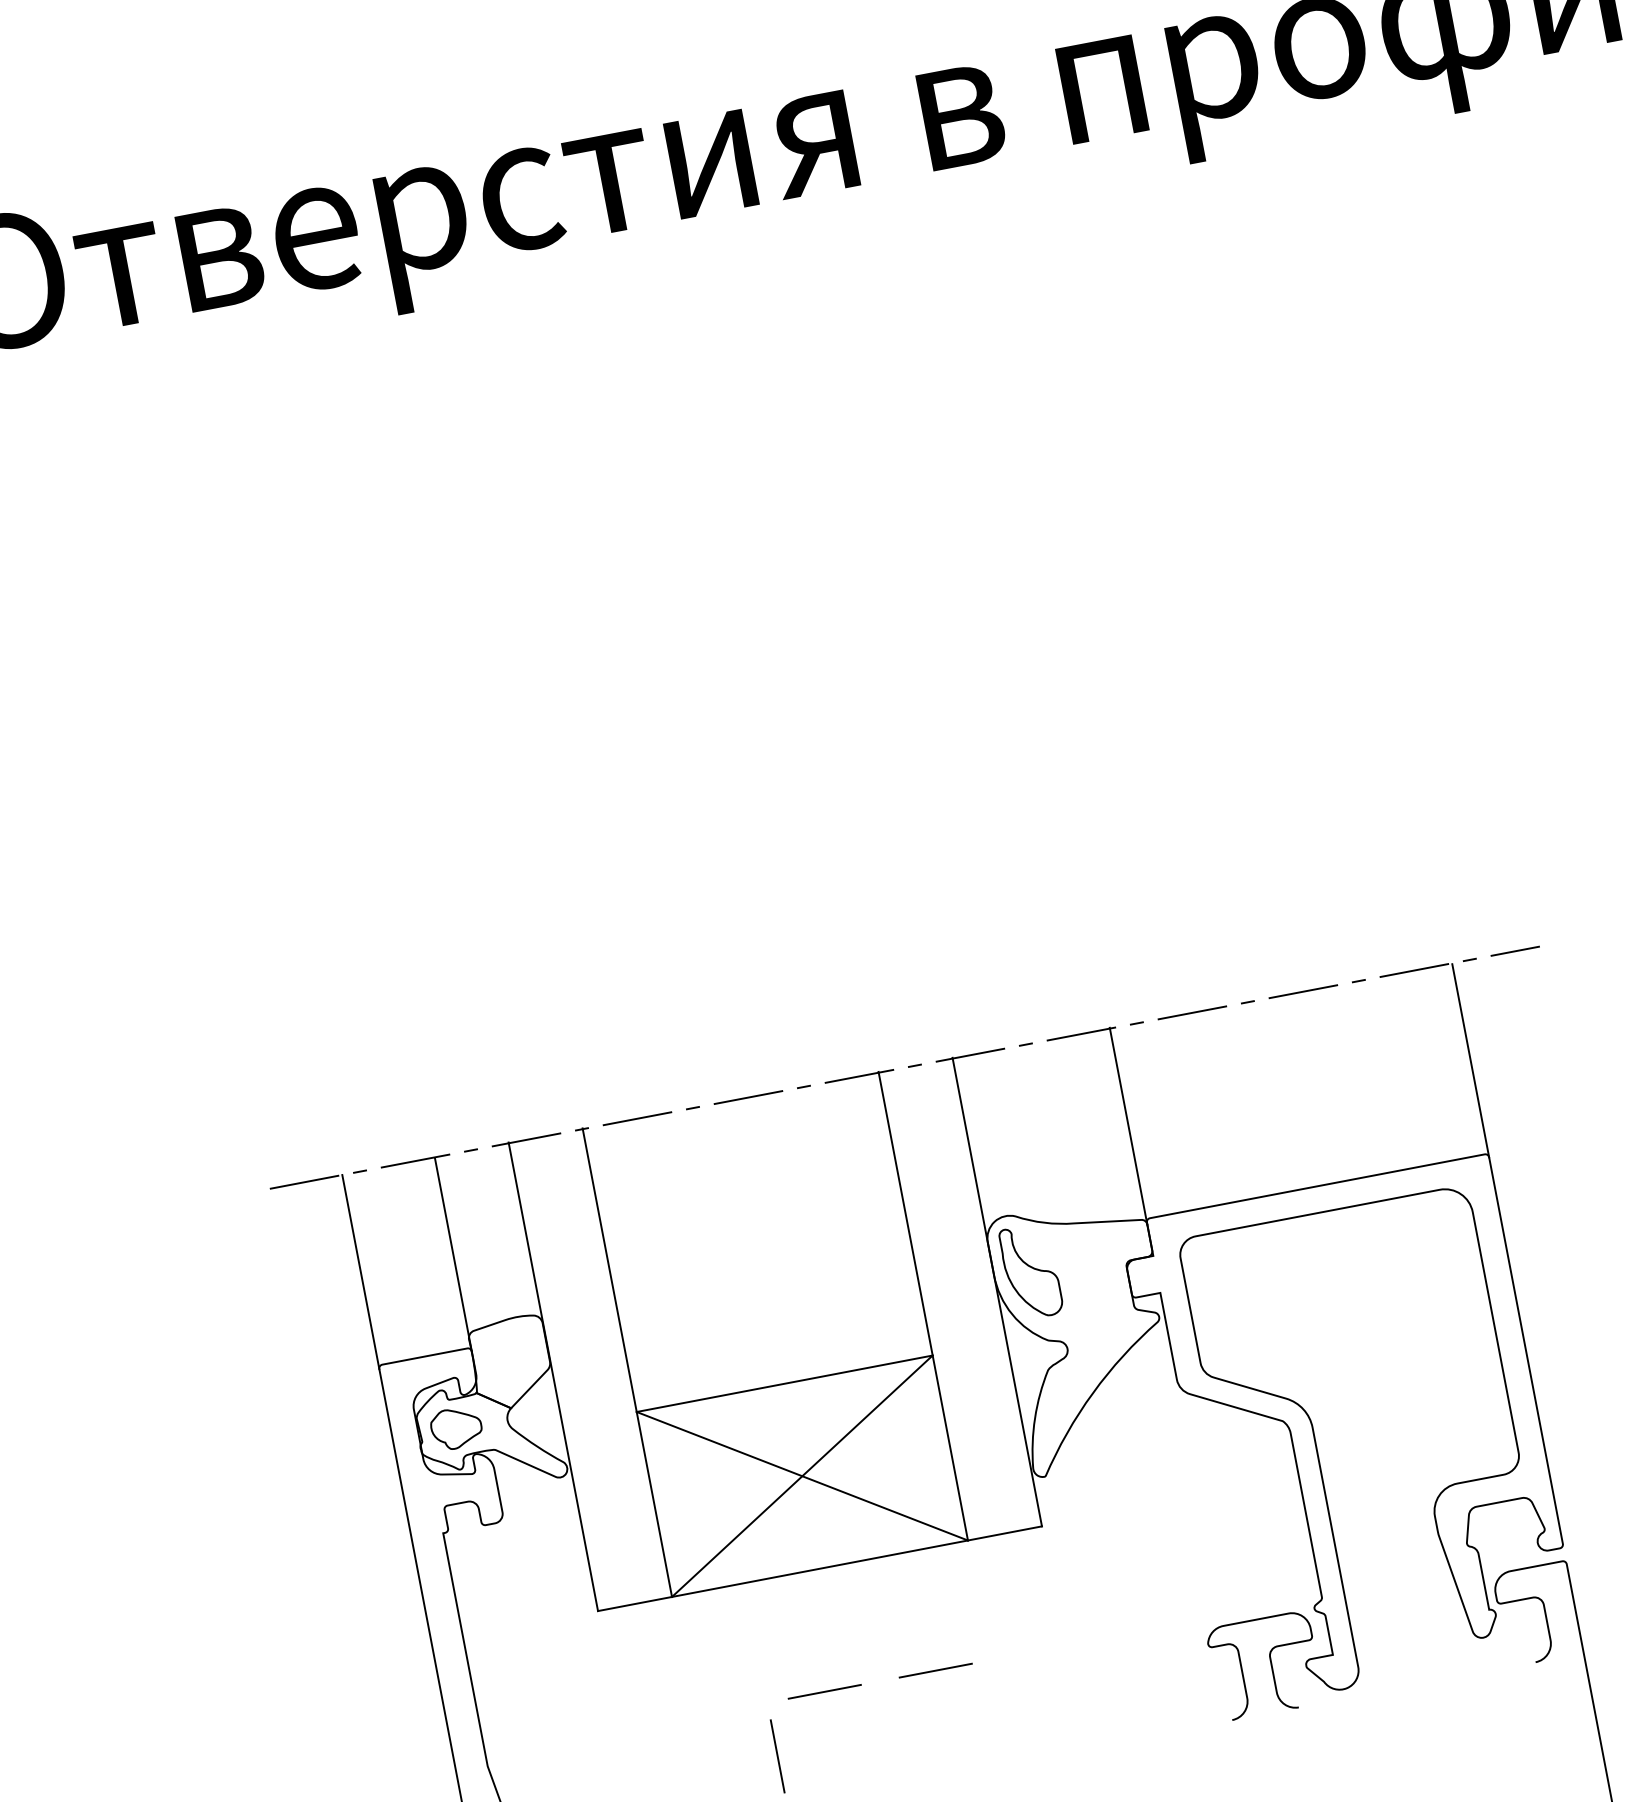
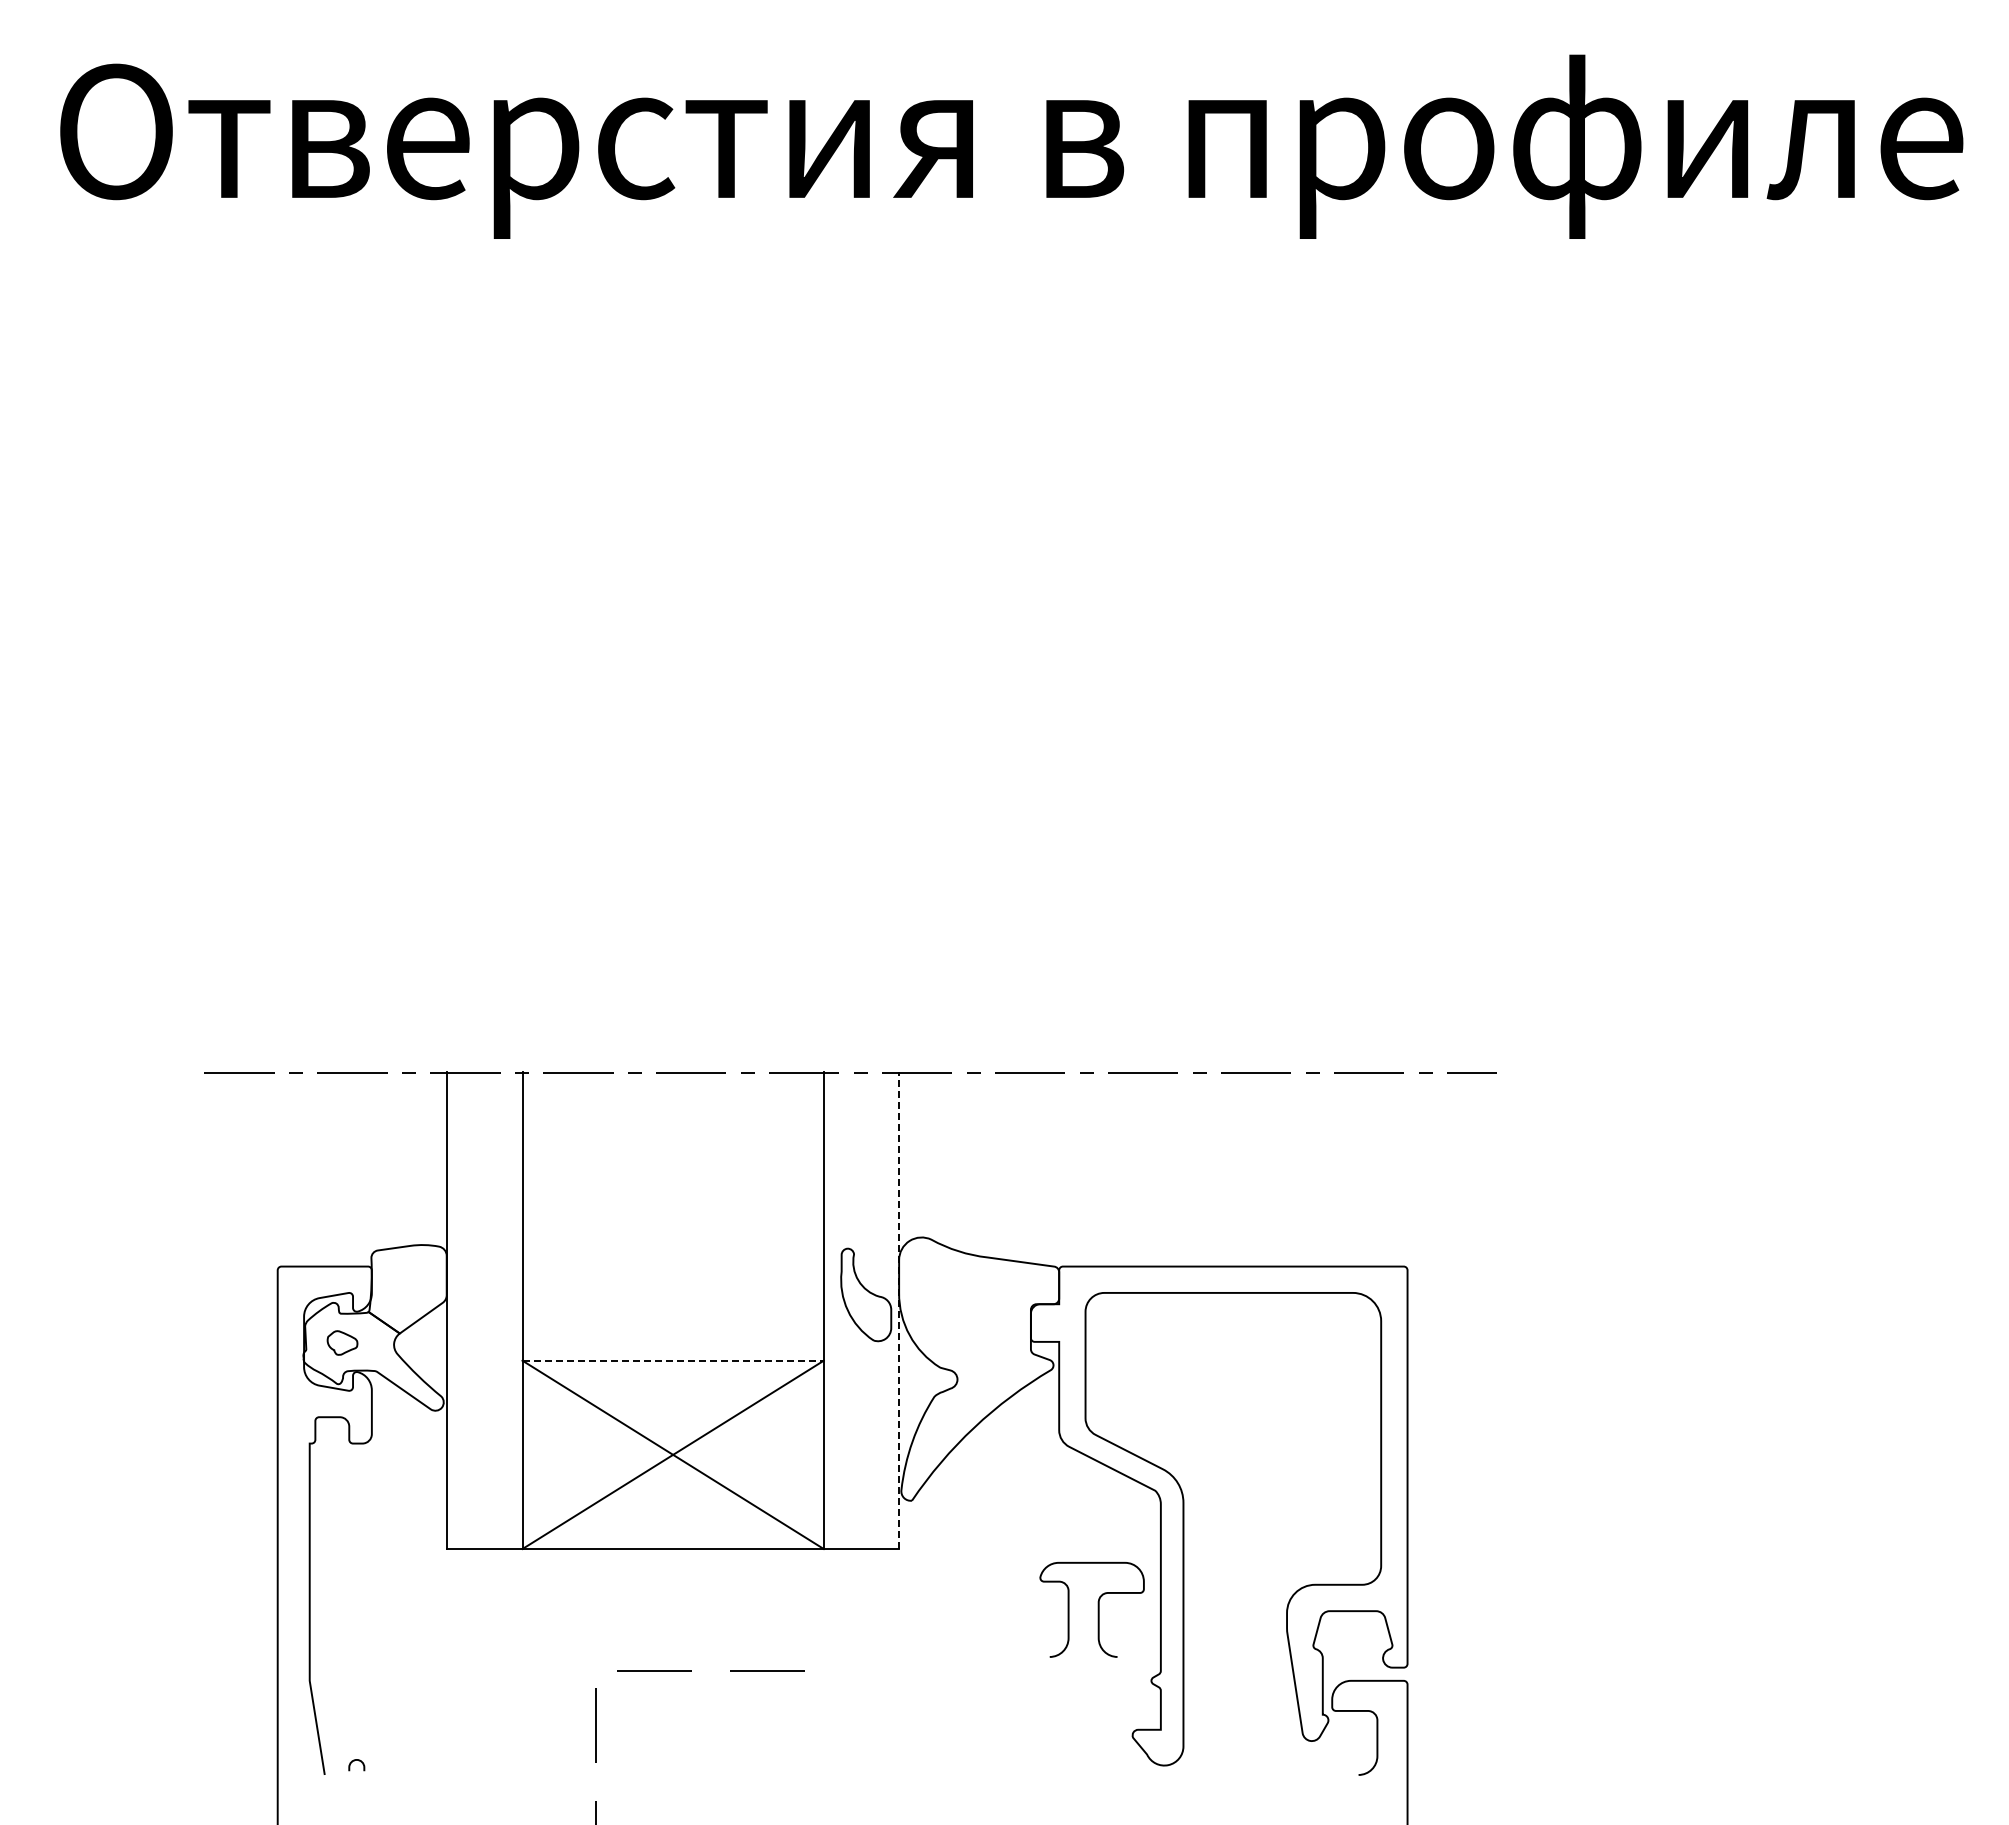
line: (1470, 1060) -> (1407, 1171), removed
line: (1128, 1126) -> (1059, 1172), removed
line: (452, 1254) -> (371, 1171), removed
part: (1031, 1271) -> (866, 1294), moved
line: (360, 1272) -> (277, 1171), removed
line: (997, 1292) -> (899, 1310), solid -> dashed
line: (785, 1383) -> (673, 1360), solid -> dashed
part: (456, 1427) -> (342, 1342), size x0.6
curve: (1270, 1664) -> (1097, 1609), moved

